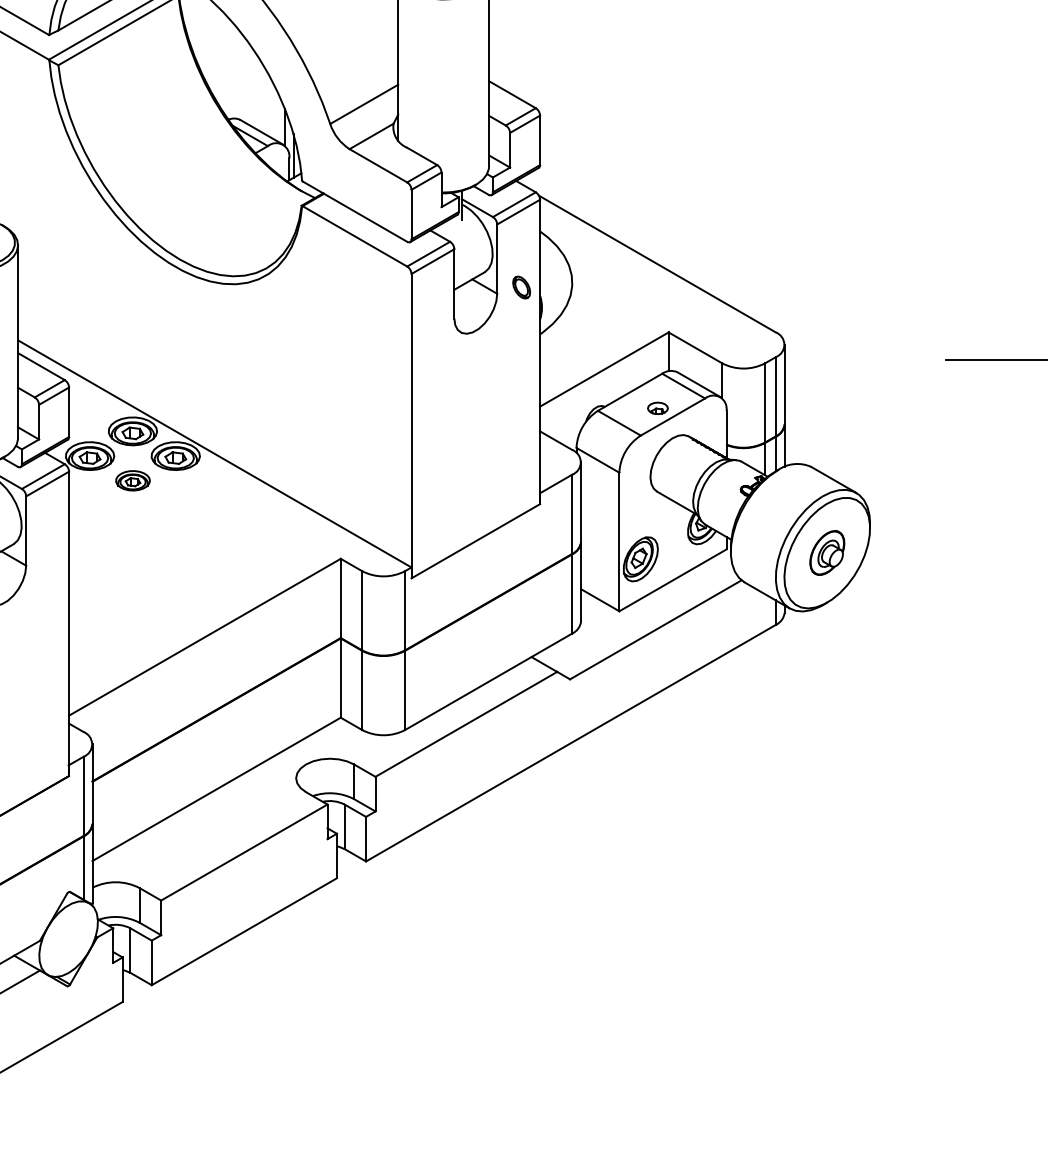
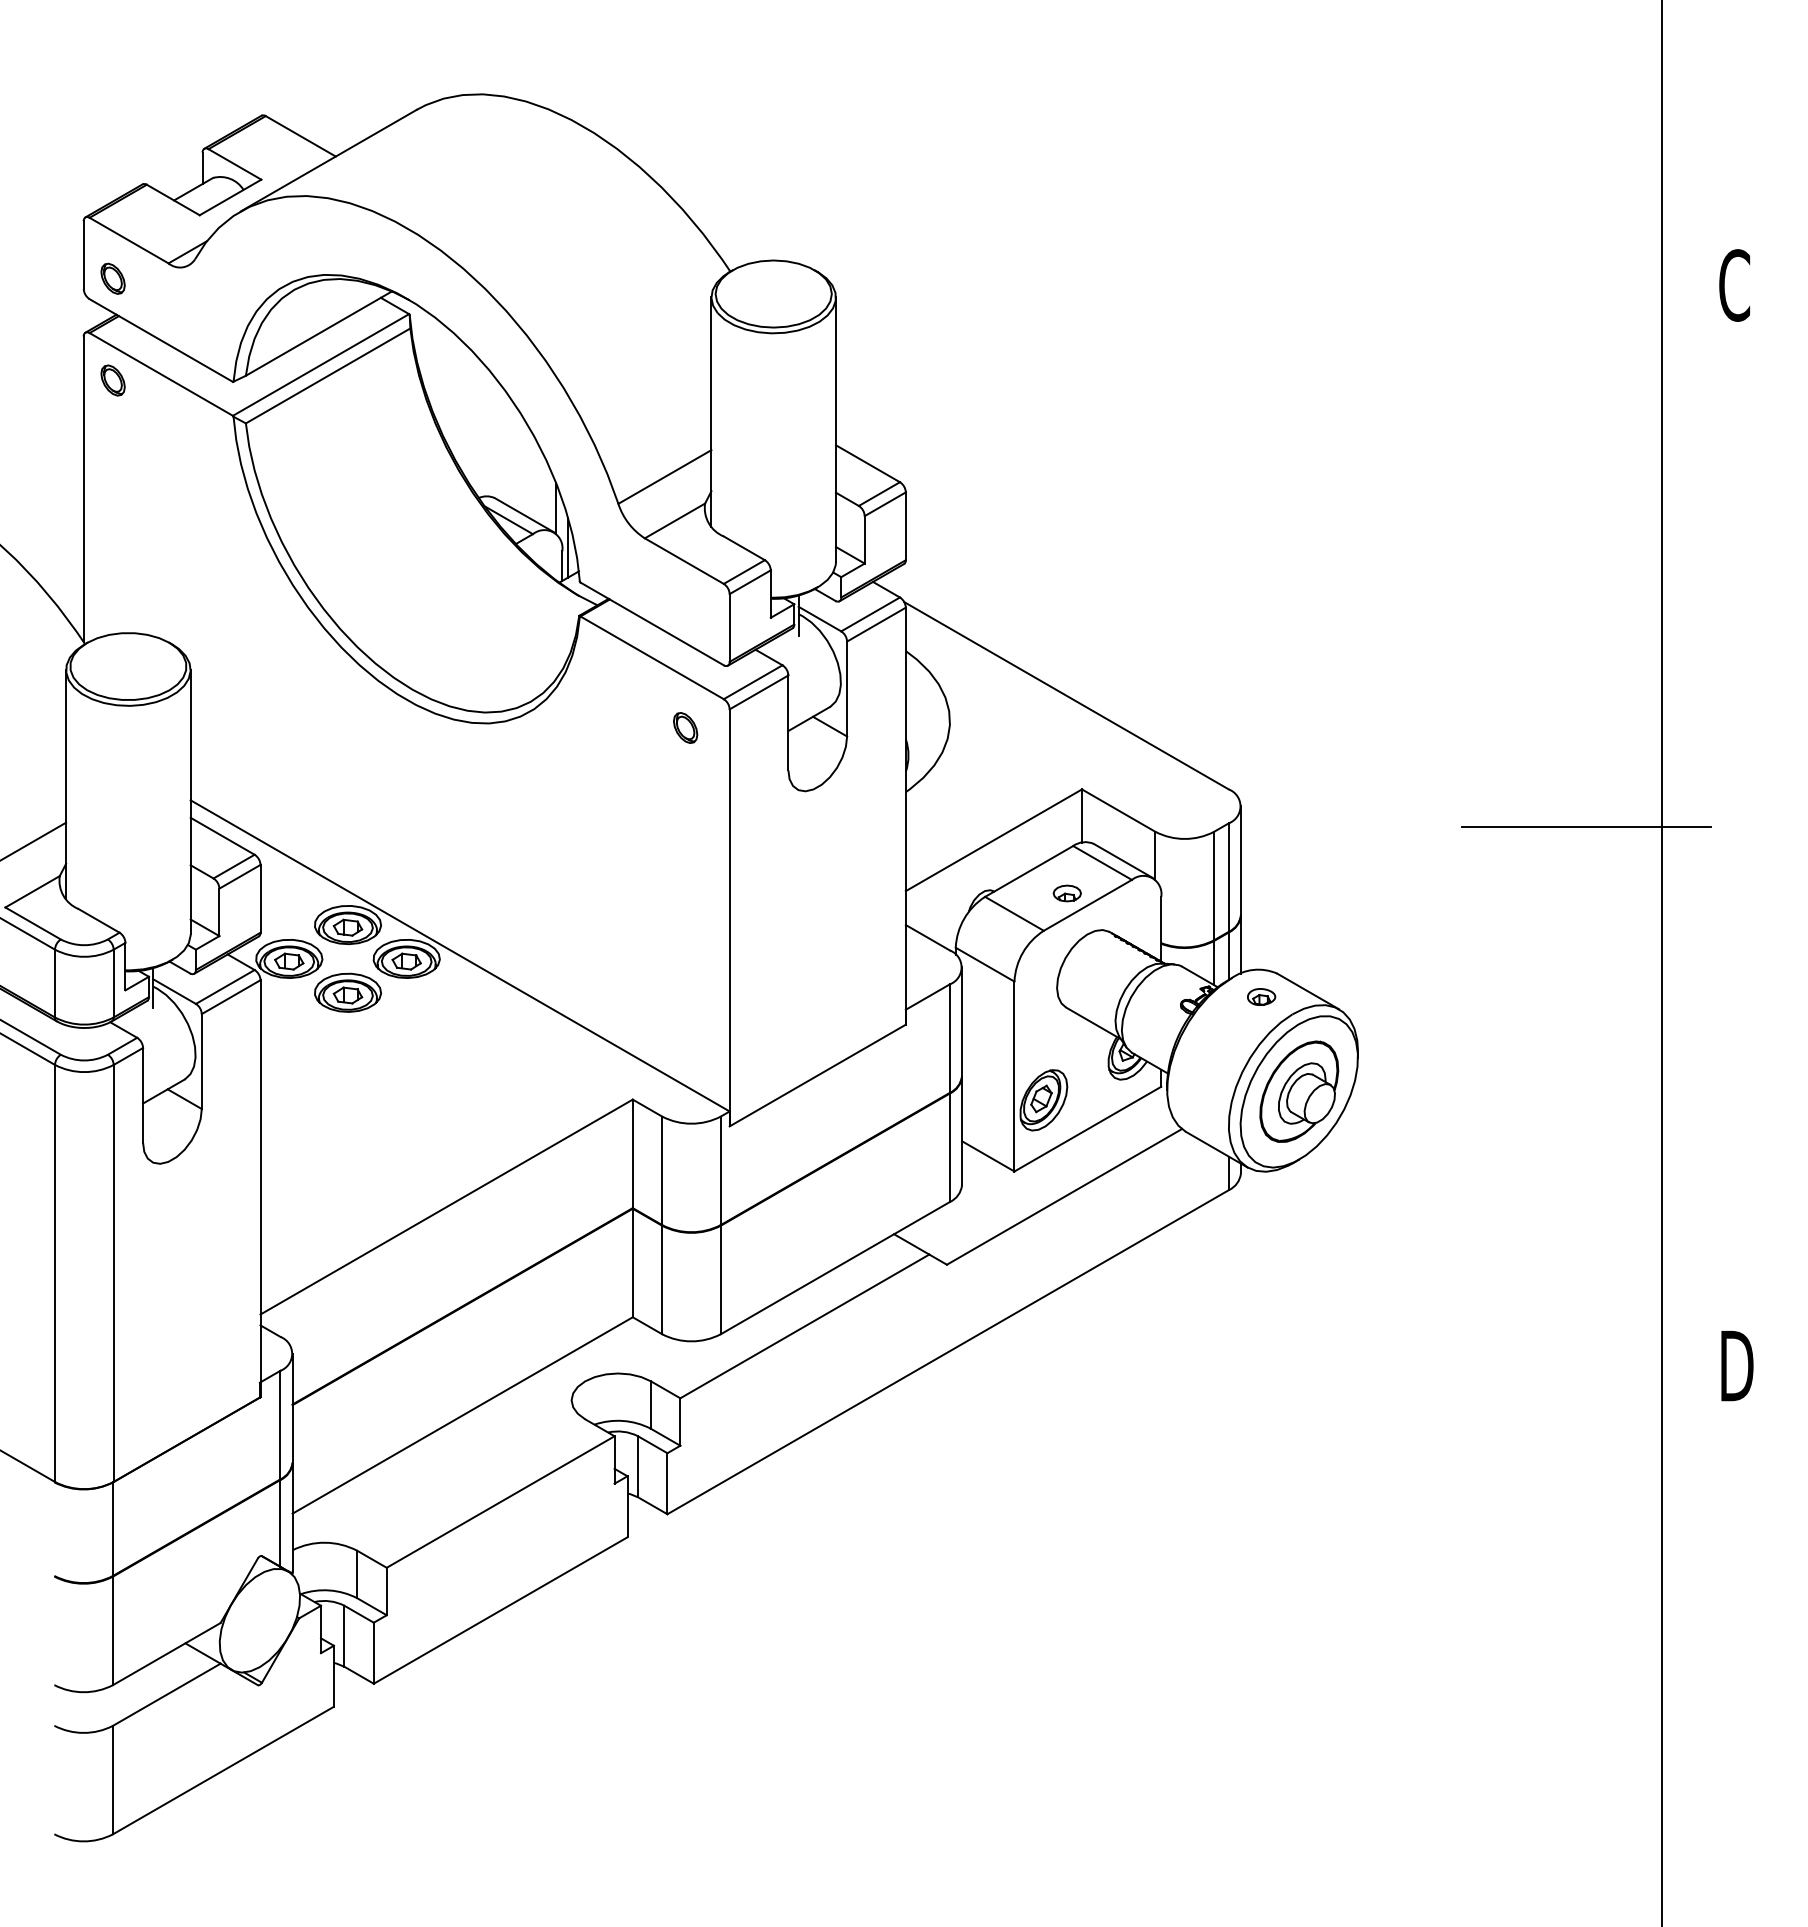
part: (521, 287) -> (685, 727), moved
part: (133, 480) -> (348, 992), size x1.43
part: (799, 483) -> (1261, 996), added
part: (827, 552) -> (1299, 1091), size x1.67

